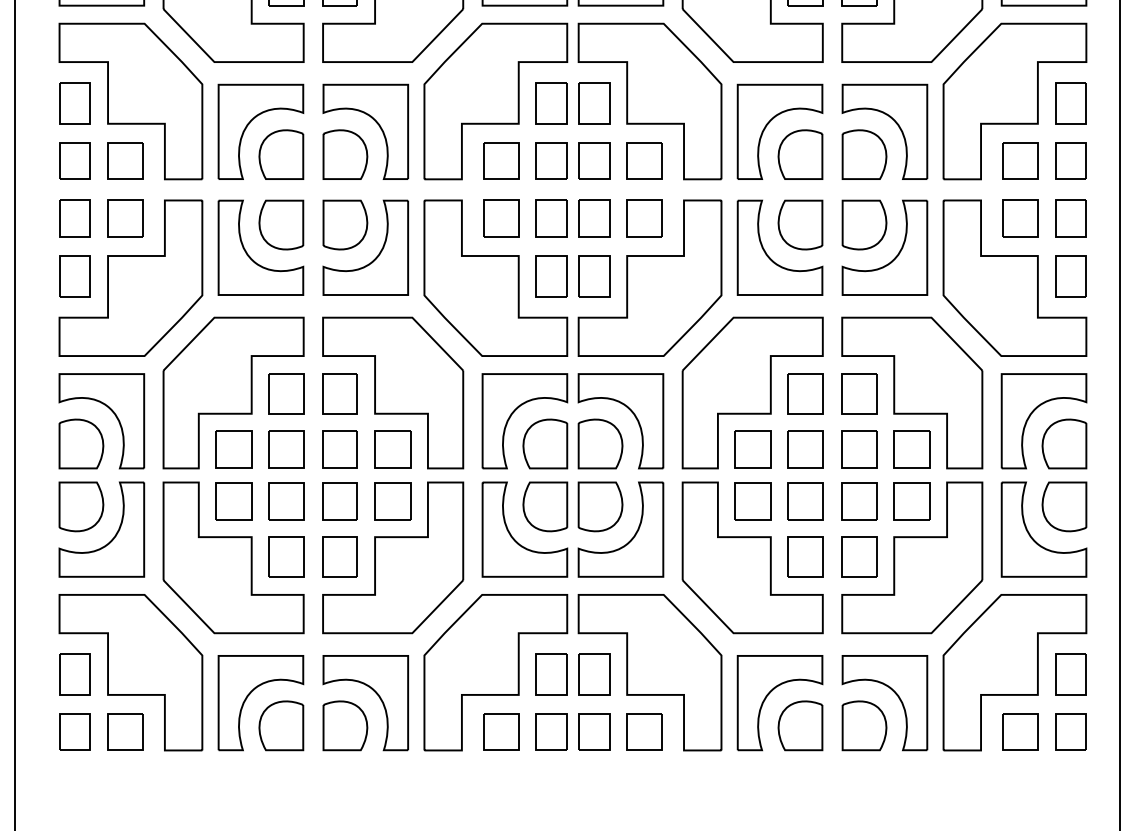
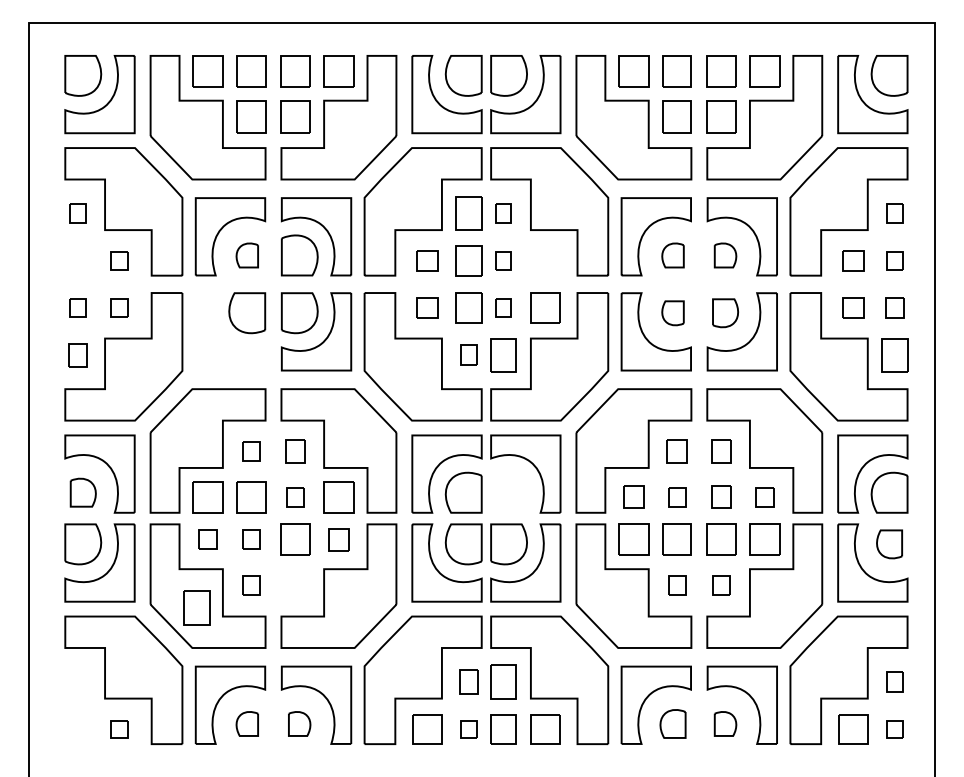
part: (74, 103) -> (77, 213), size x0.6
part: (593, 103) -> (503, 213), size x0.6
part: (1070, 103) -> (894, 213), size x0.6
part: (281, 154) -> (247, 255), size x0.6
part: (799, 154) -> (672, 255), size x0.6
part: (864, 154) -> (725, 255), size x0.6
part: (74, 160) -> (77, 260), removed
part: (125, 160) -> (119, 260), size x0.6
part: (501, 160) -> (427, 260), size x0.7
part: (593, 160) -> (503, 260), size x0.6
part: (644, 160) -> (545, 260), removed
part: (1020, 160) -> (853, 260), size x0.7
part: (1070, 160) -> (894, 260), size x0.6
part: (74, 218) -> (77, 307), size x0.6
part: (125, 218) -> (119, 307), size x0.6
part: (501, 218) -> (427, 307), size x0.7
part: (593, 218) -> (503, 307), size x0.6
part: (1020, 218) -> (853, 307), size x0.7
part: (1070, 218) -> (894, 307), size x0.7
part: (799, 225) -> (672, 313), size x0.6
part: (864, 225) -> (725, 313), size x0.7
part: (251, 257) -> (222, 339), removed
part: (74, 276) -> (77, 355), size x0.7
part: (551, 276) -> (468, 355), size x0.6
part: (286, 393) -> (251, 451), size x0.6
part: (340, 393) -> (295, 451), size x0.7
part: (804, 393) -> (676, 451), size x0.7
part: (859, 393) -> (721, 451), size x0.7
part: (81, 443) -> (83, 492), size x0.7
part: (599, 443) -> (508, 492), removed
part: (340, 449) -> (295, 497), size x0.6
part: (752, 449) -> (633, 497), size x0.7
part: (804, 449) -> (676, 497), size x0.6
part: (859, 449) -> (721, 497), size x0.7
part: (911, 449) -> (764, 497), size x0.6
part: (232, 500) -> (207, 539), size x0.6
part: (286, 500) -> (251, 539), size x0.6
part: (392, 500) -> (338, 539), size x0.7
part: (1064, 507) -> (889, 544), size x0.7
part: (286, 557) -> (251, 585), size x0.6
part: (340, 557) -> (295, 585), removed
part: (804, 557) -> (676, 585), size x0.6
part: (859, 557) -> (721, 585), size x0.6
part: (74, 674) -> (196, 607), moved
part: (551, 674) -> (468, 681), size x0.7
part: (1070, 674) -> (894, 681), size x0.6
part: (281, 725) -> (247, 723), size x0.6
part: (345, 725) -> (299, 723), size x0.6
part: (799, 725) -> (672, 723), size x0.7
part: (864, 725) -> (725, 723), size x0.6
part: (74, 732) -> (77, 729), removed
part: (125, 732) -> (119, 729), size x0.6
part: (551, 732) -> (468, 729), size x0.6
part: (1070, 732) -> (894, 729), size x0.6

